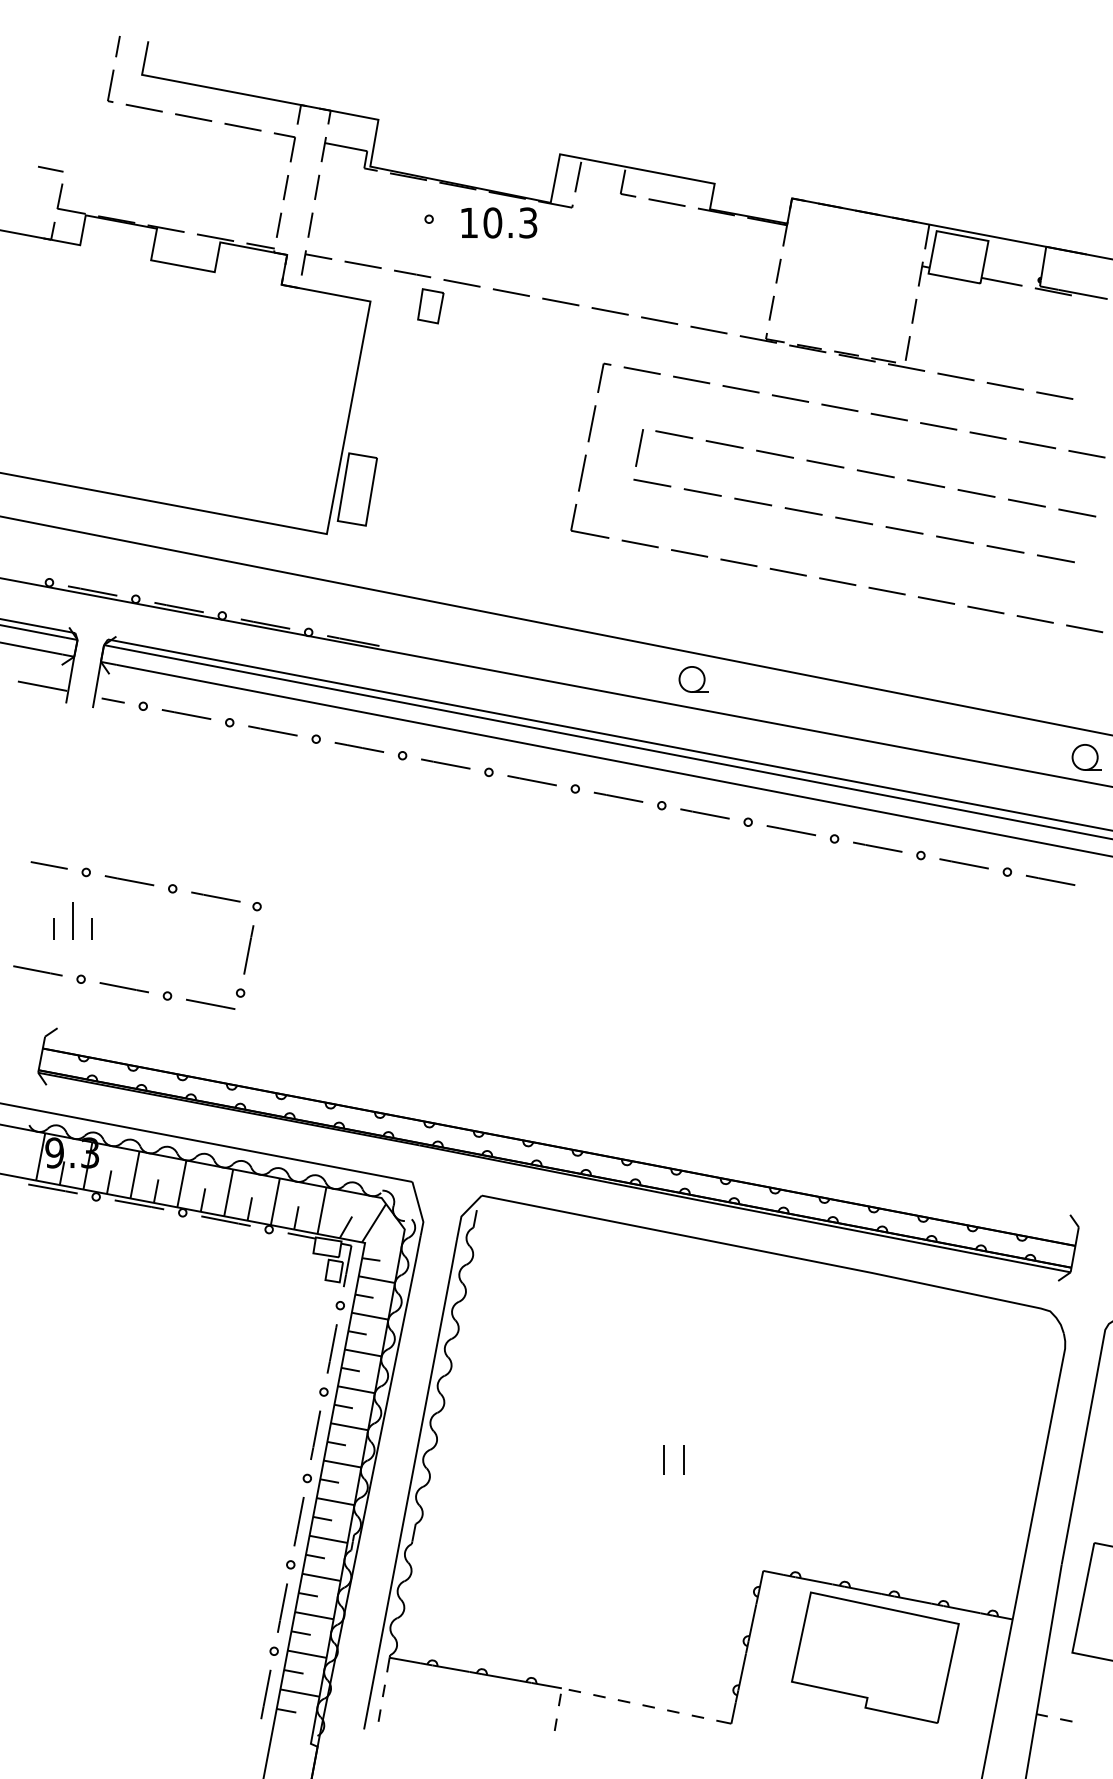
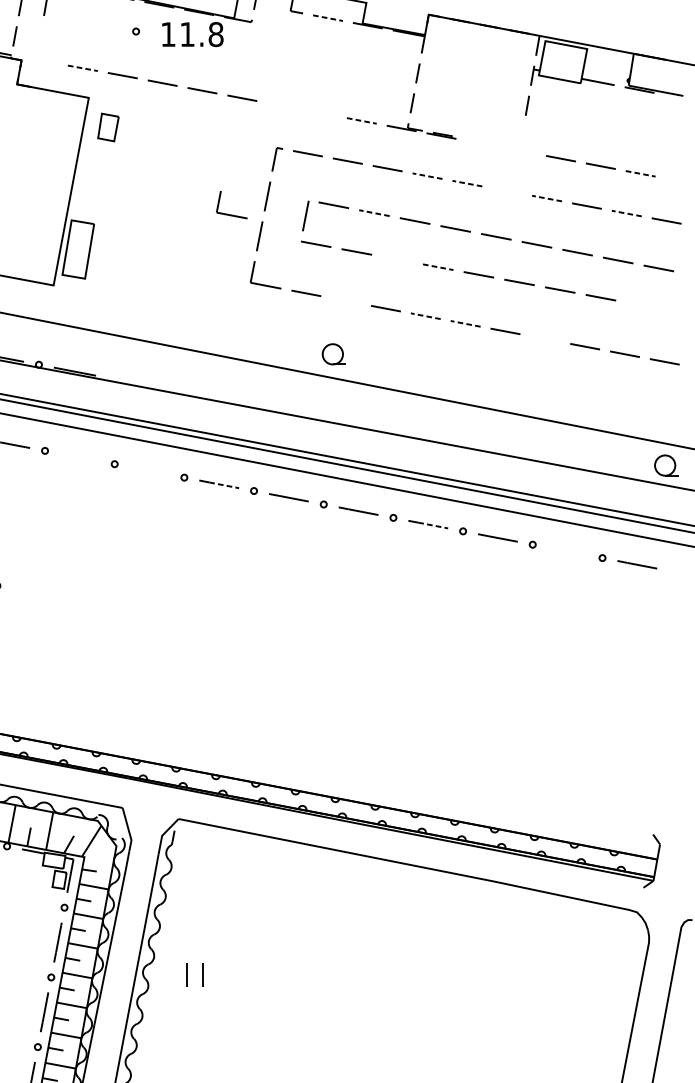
line: (667, 202) -> (328, 18), solid -> dashed
text: (510, 222) -> (201, 34), 10.3 -> 11.8
line: (310, 224) -> (40, 35), removed
part: (316, 262) -> (45, 66), removed
line: (363, 264) -> (83, 68), solid -> dashed
part: (430, 306) -> (108, 127), moved
line: (609, 311) -> (281, 105), removed
line: (659, 320) -> (321, 113), removed
line: (708, 330) -> (361, 121), solid -> dashed
part: (879, 353) -> (499, 139), removed
line: (1054, 395) -> (640, 173), solid -> dashed
line: (790, 398) -> (427, 176), solid -> dashed
line: (839, 407) -> (467, 183), solid -> dashed
line: (888, 416) -> (506, 190), removed
line: (938, 426) -> (546, 198), solid -> dashed
line: (724, 444) -> (374, 213), solid -> dashed
line: (1037, 444) -> (626, 213), solid -> dashed
part: (544, 445) -> (229, 214), added
line: (753, 501) -> (397, 259), removed
line: (804, 511) -> (438, 267), solid -> dashed
line: (689, 553) -> (346, 301), removed
line: (1055, 558) -> (641, 305), removed
line: (788, 572) -> (425, 316), solid -> dashed
line: (837, 581) -> (465, 323), solid -> dashed
line: (936, 600) -> (545, 339), removed
part: (693, 679) -> (334, 354), moved
line: (359, 747) -> (79, 457), removed
line: (445, 763) -> (149, 470), removed
line: (538, 781) -> (224, 484), solid -> dashed
line: (797, 831) -> (433, 525), solid -> dashed
line: (963, 863) -> (567, 551), removed
part: (664, 1459) -> (187, 974), moved

